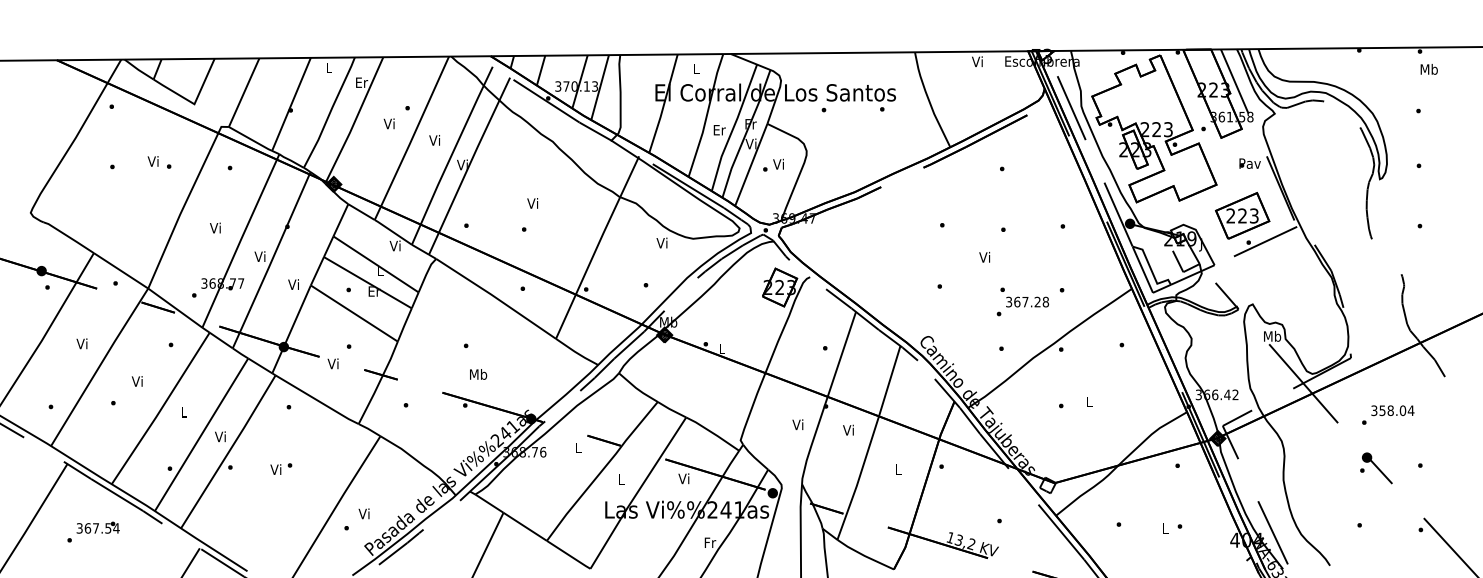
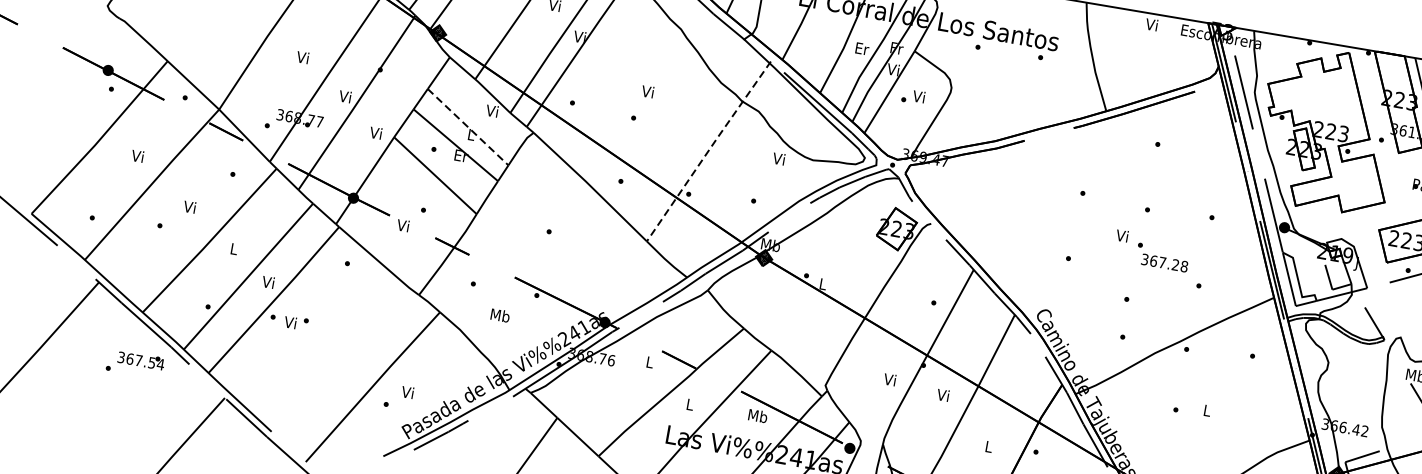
line: (597, 247) -> (708, 151), solid -> dashed
line: (376, 264) -> (468, 127), solid -> dashed
text: (1024, 297) -> (1162, 257), moved
text: (478, 374) -> (500, 315), moved
text: (281, 468) -> (296, 322), moved
text: (684, 478) -> (758, 415), Vi -> Mb
text: (93, 531) -> (135, 363), moved

